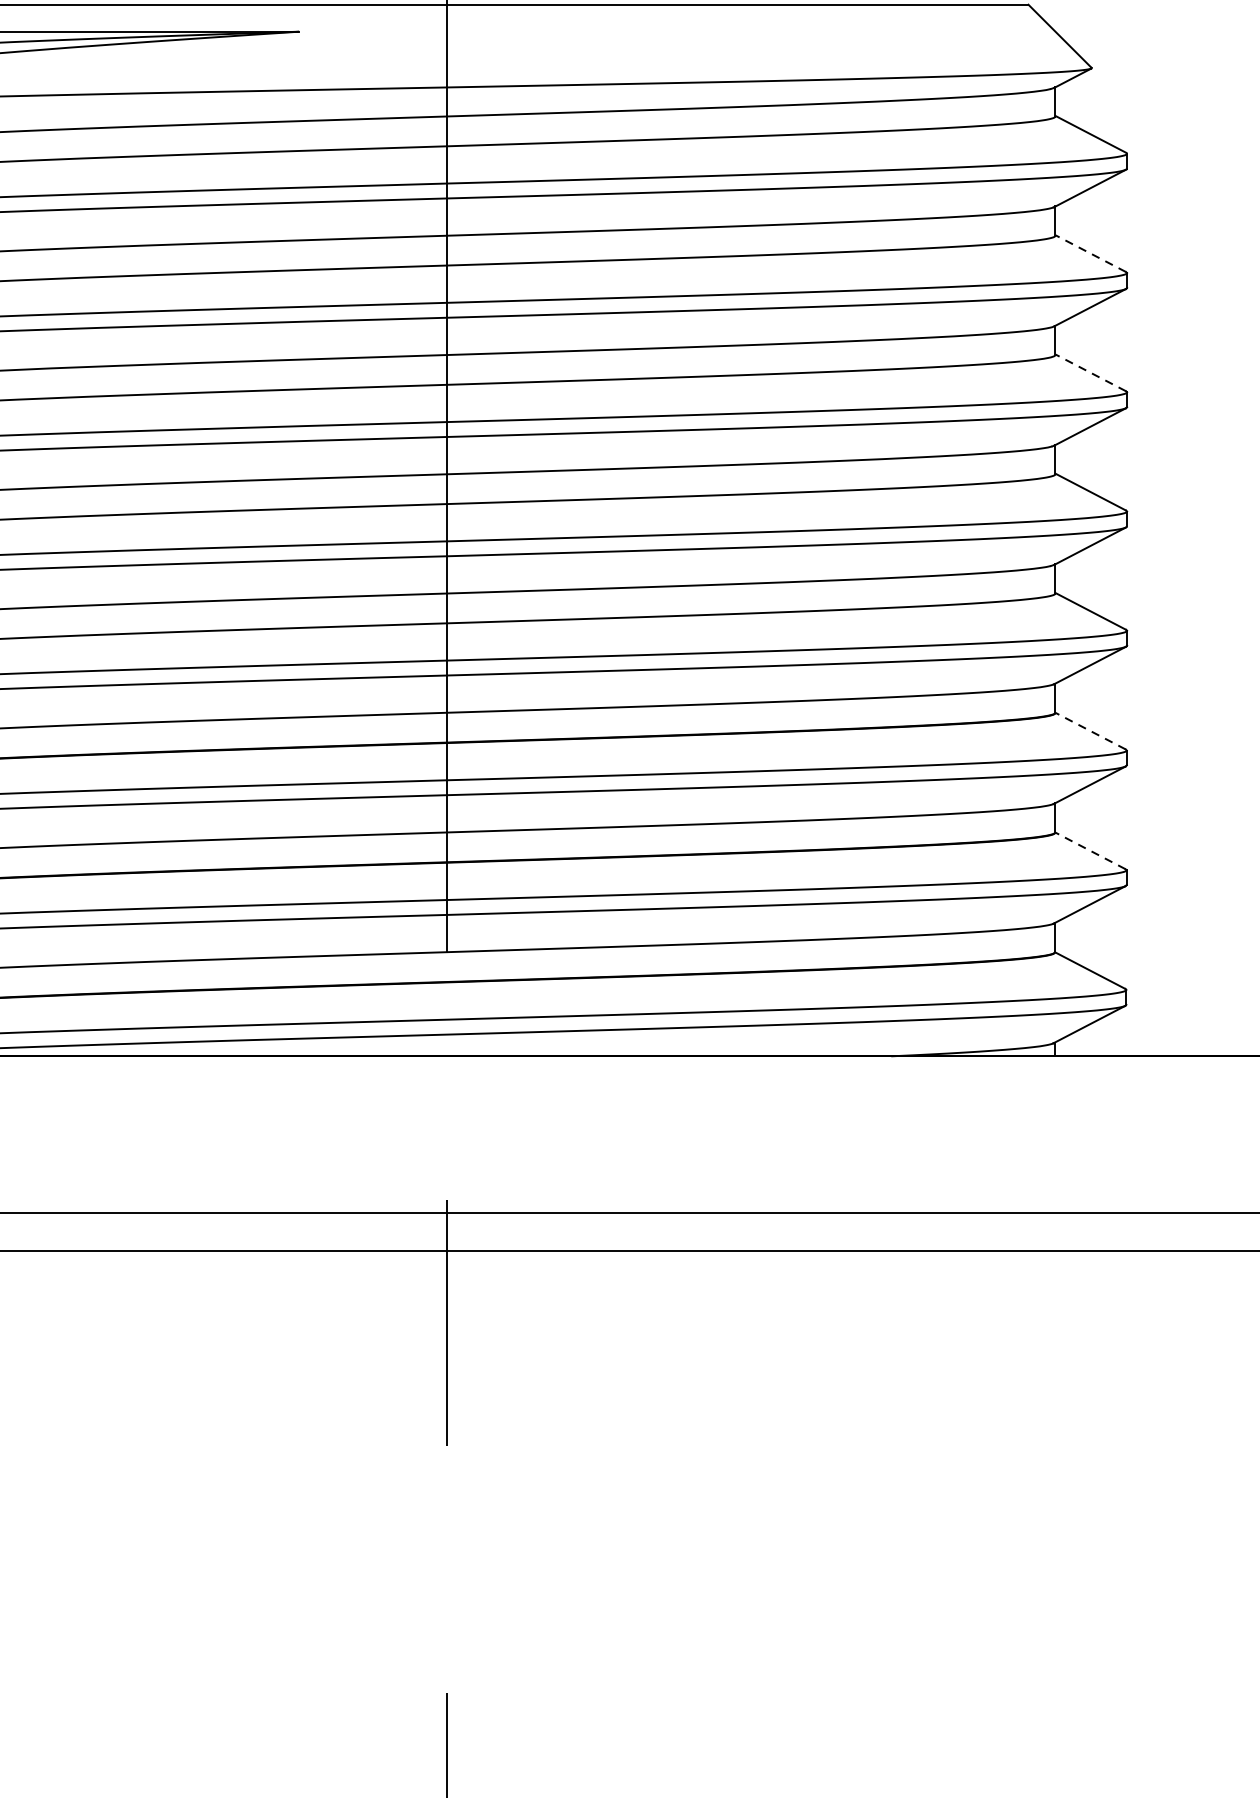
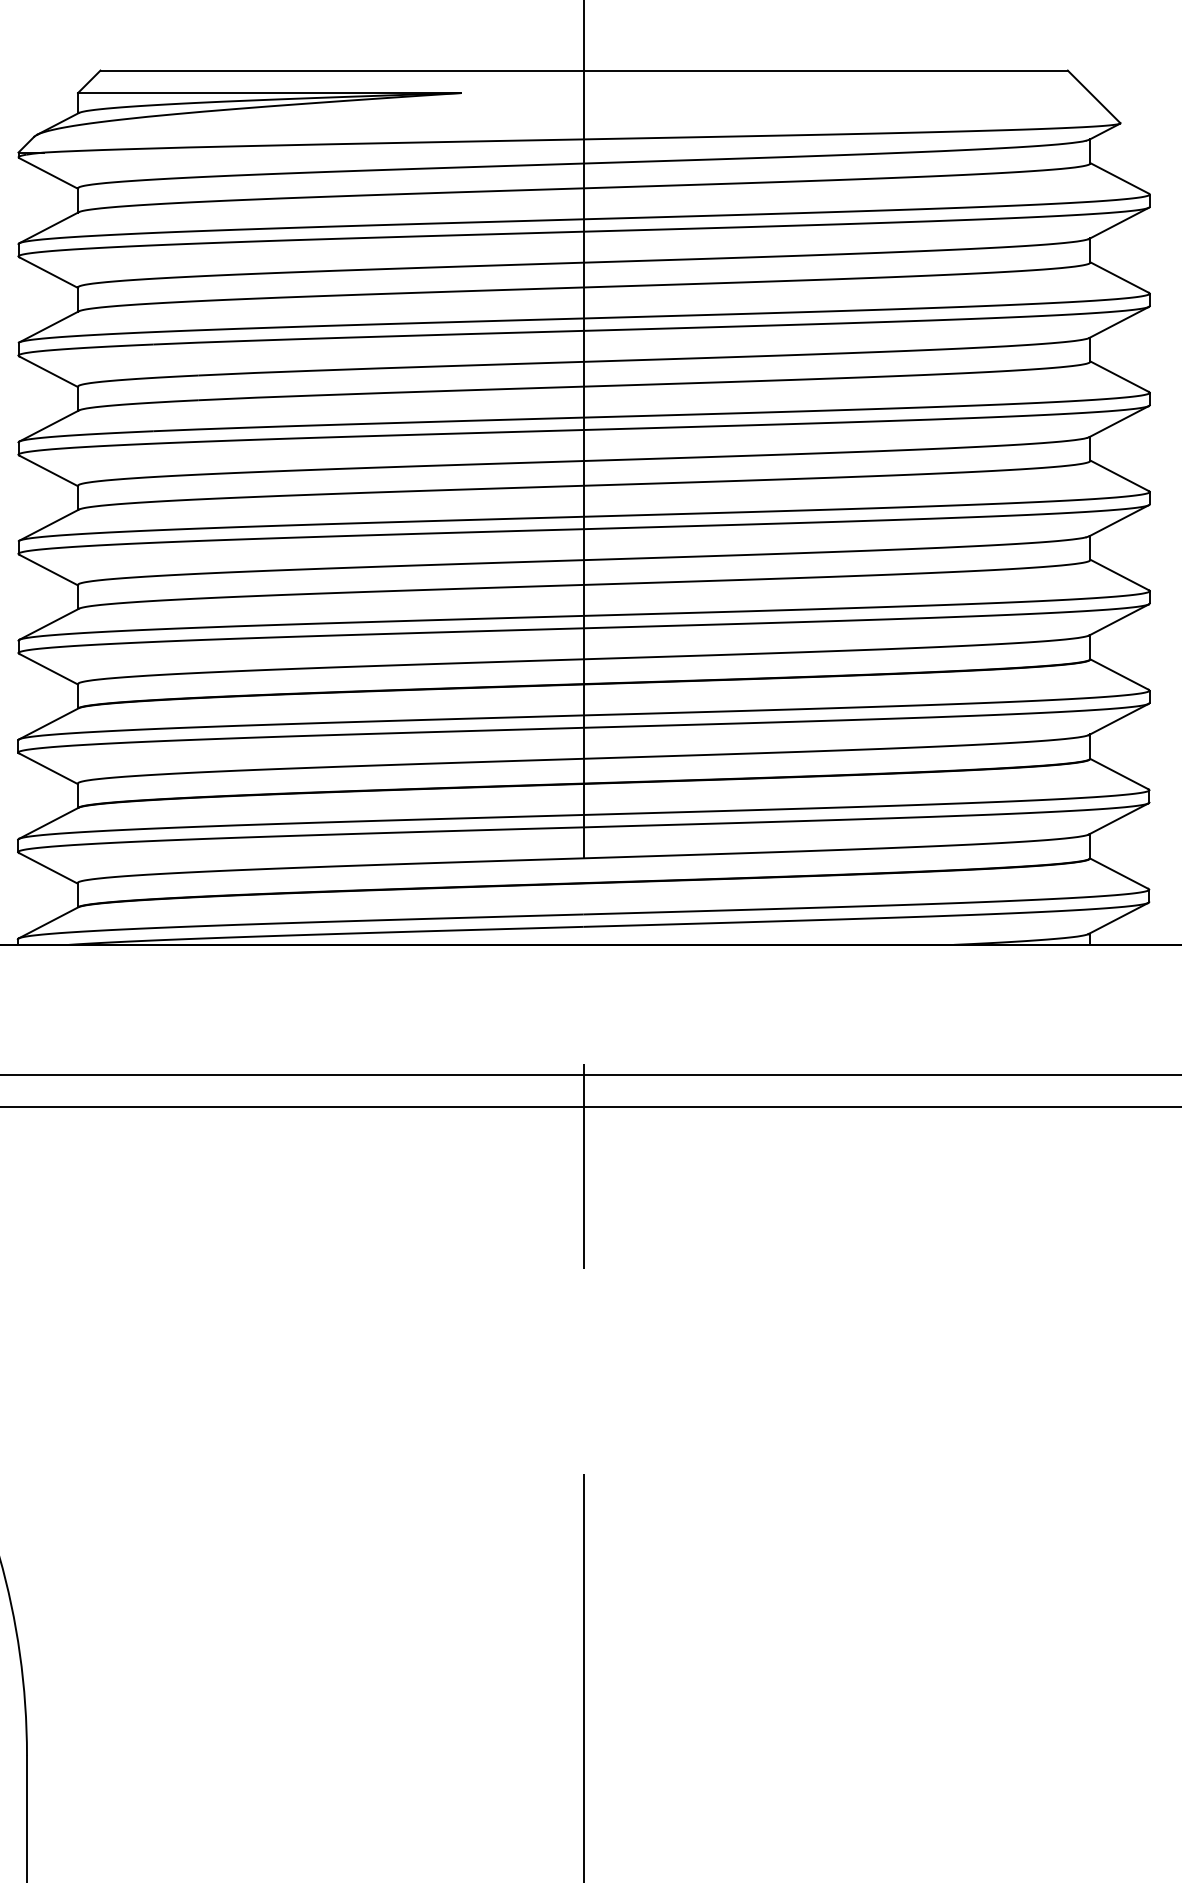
line: (1090, 253) -> (1119, 277), dashed -> solid
line: (1090, 372) -> (1119, 376), dashed -> solid
line: (1090, 731) -> (1119, 674), dashed -> solid
line: (1089, 850) -> (1118, 773), dashed -> solid

